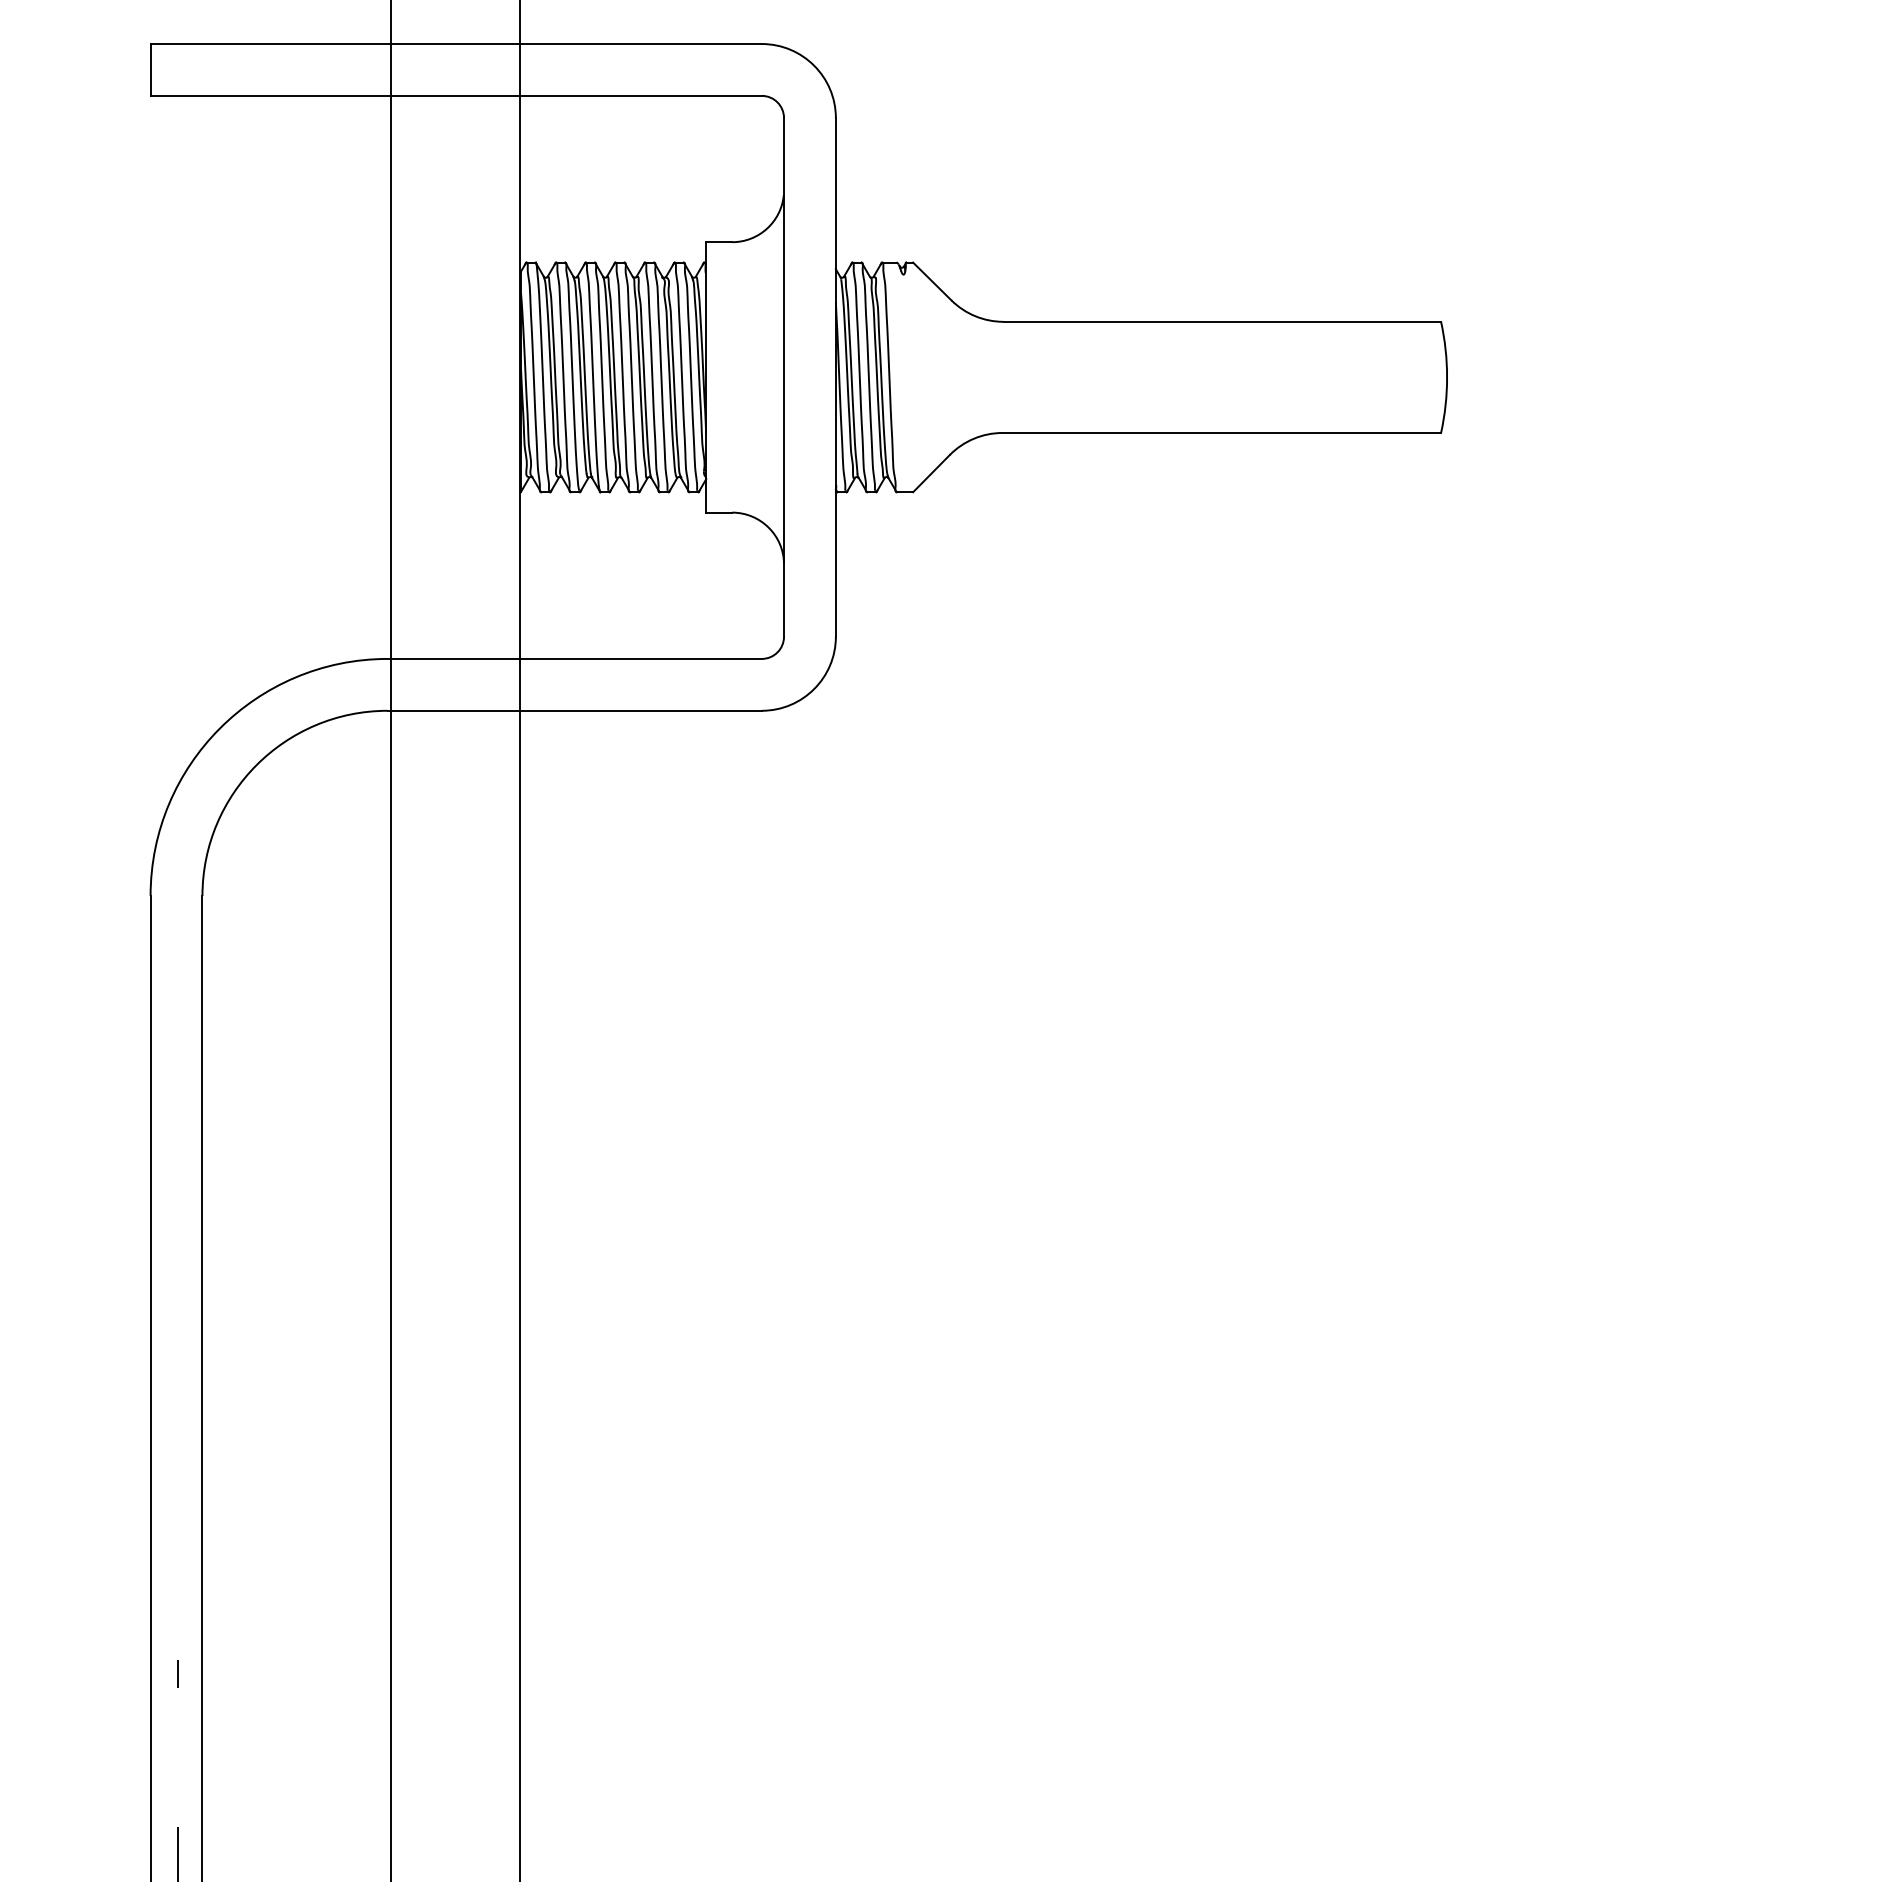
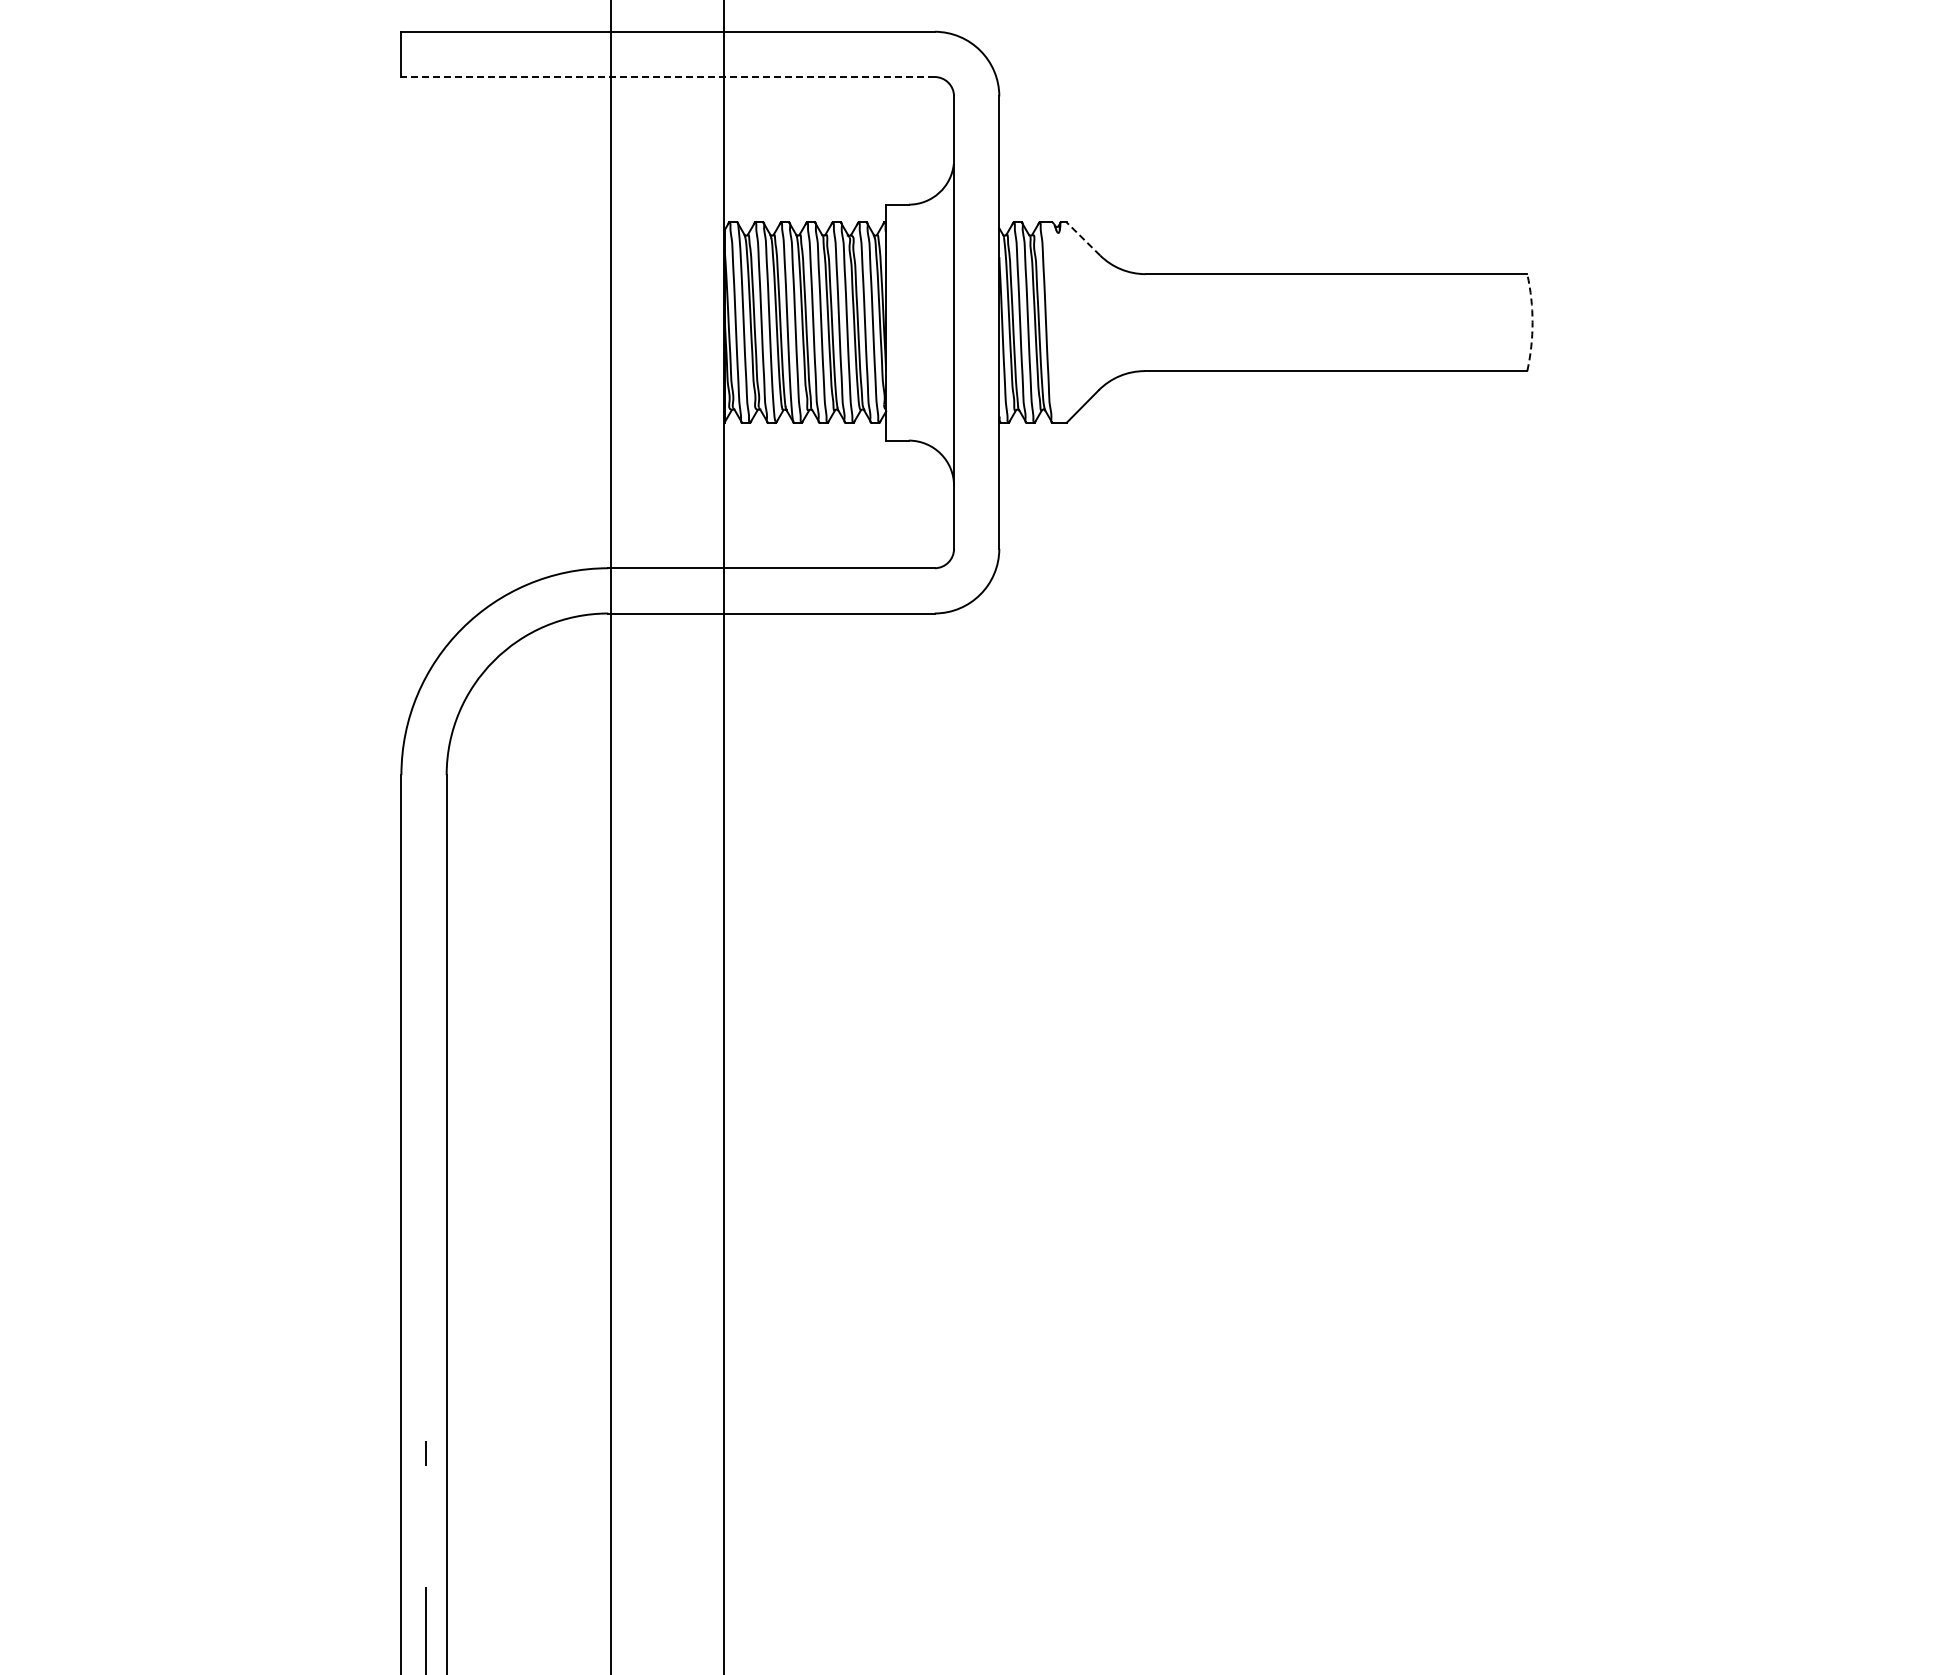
line: (456, 96) -> (668, 77), solid -> dashed
line: (932, 280) -> (1083, 238), solid -> dashed
arc: (1447, 377) -> (1532, 322), solid -> dashed

